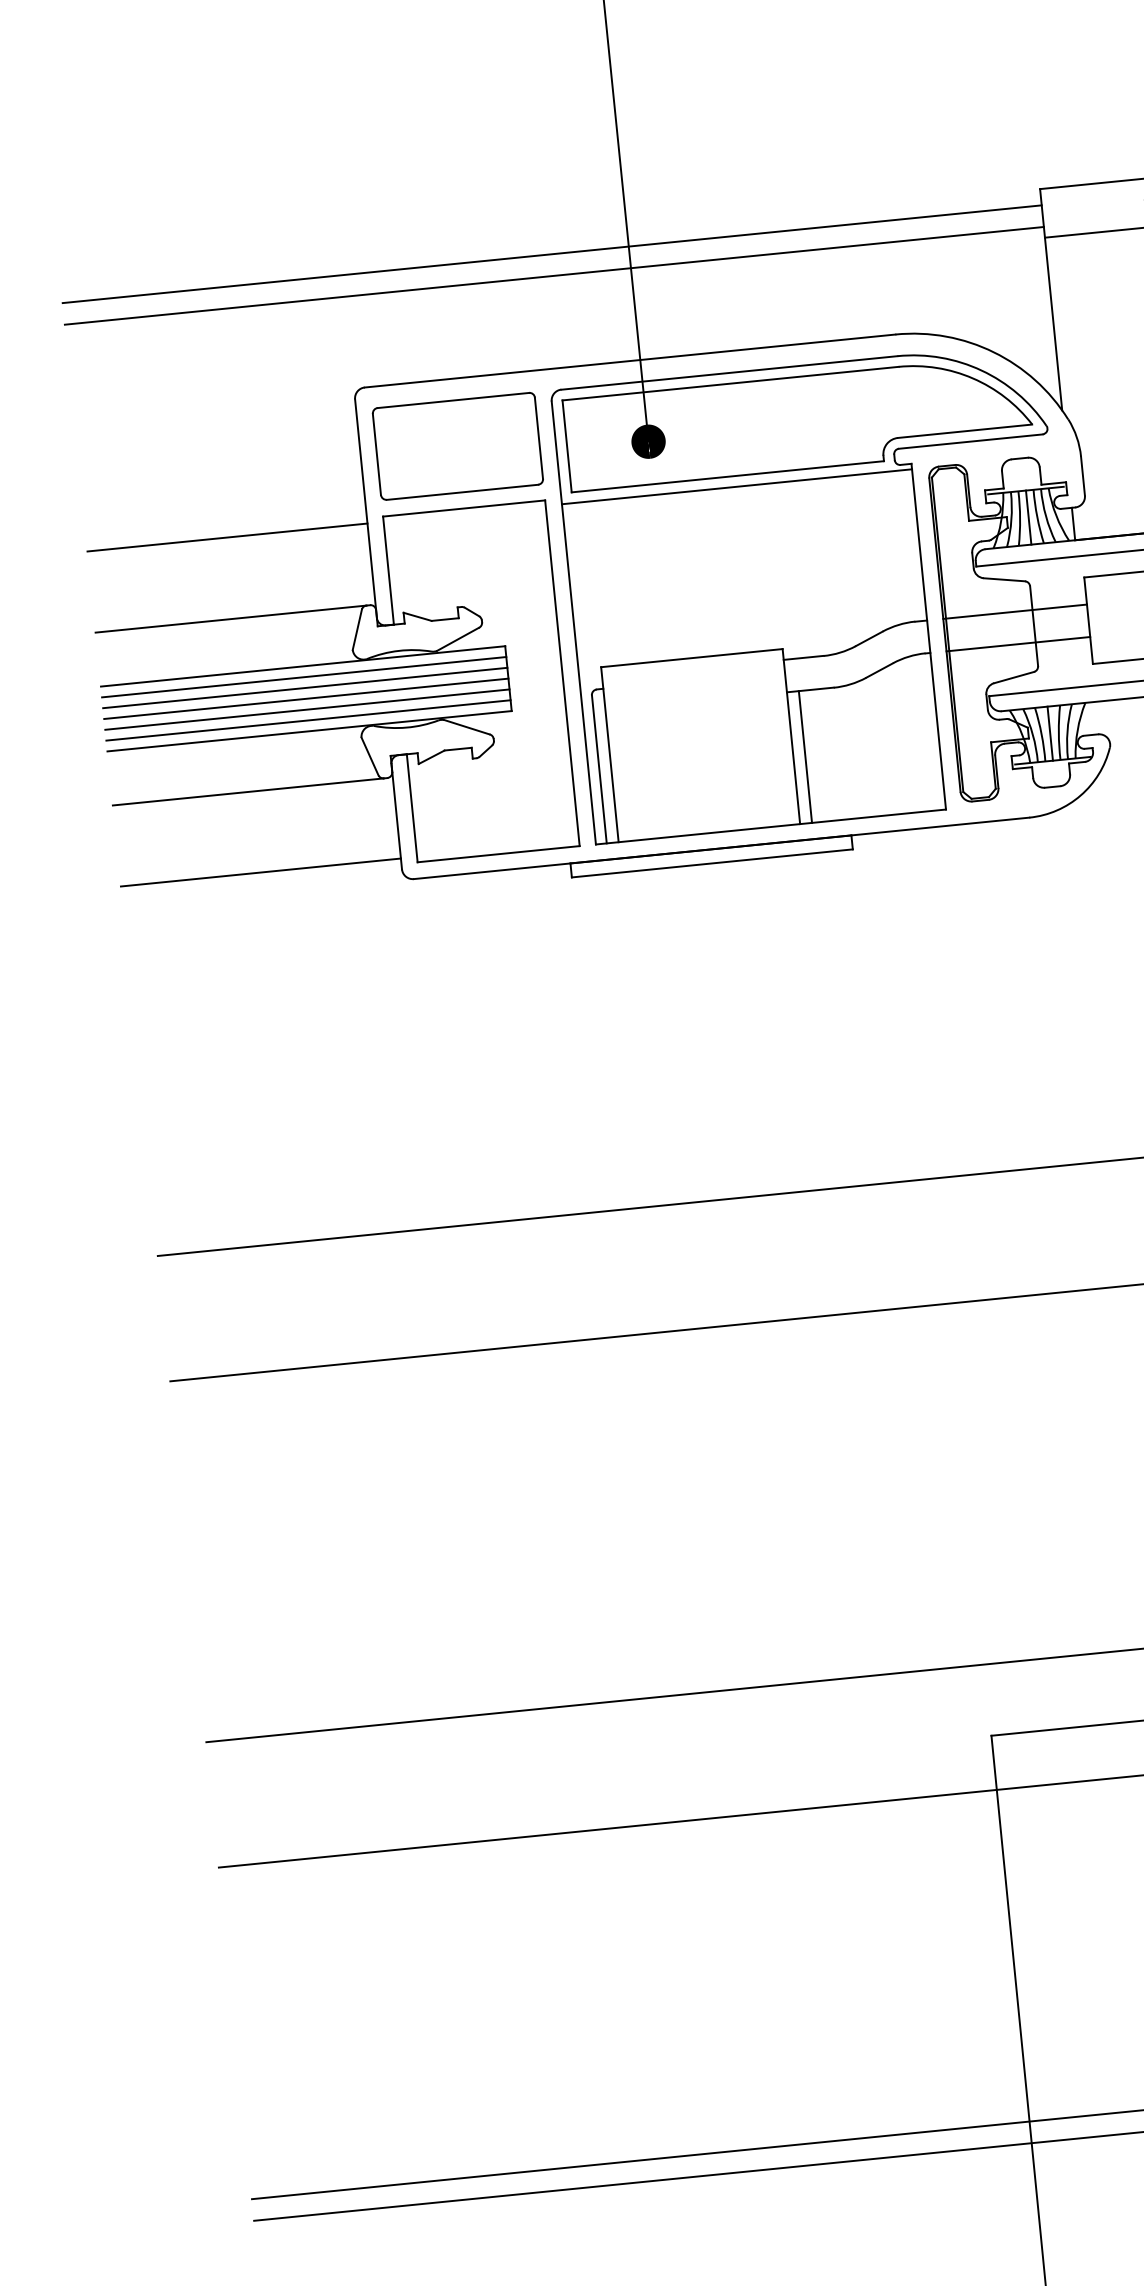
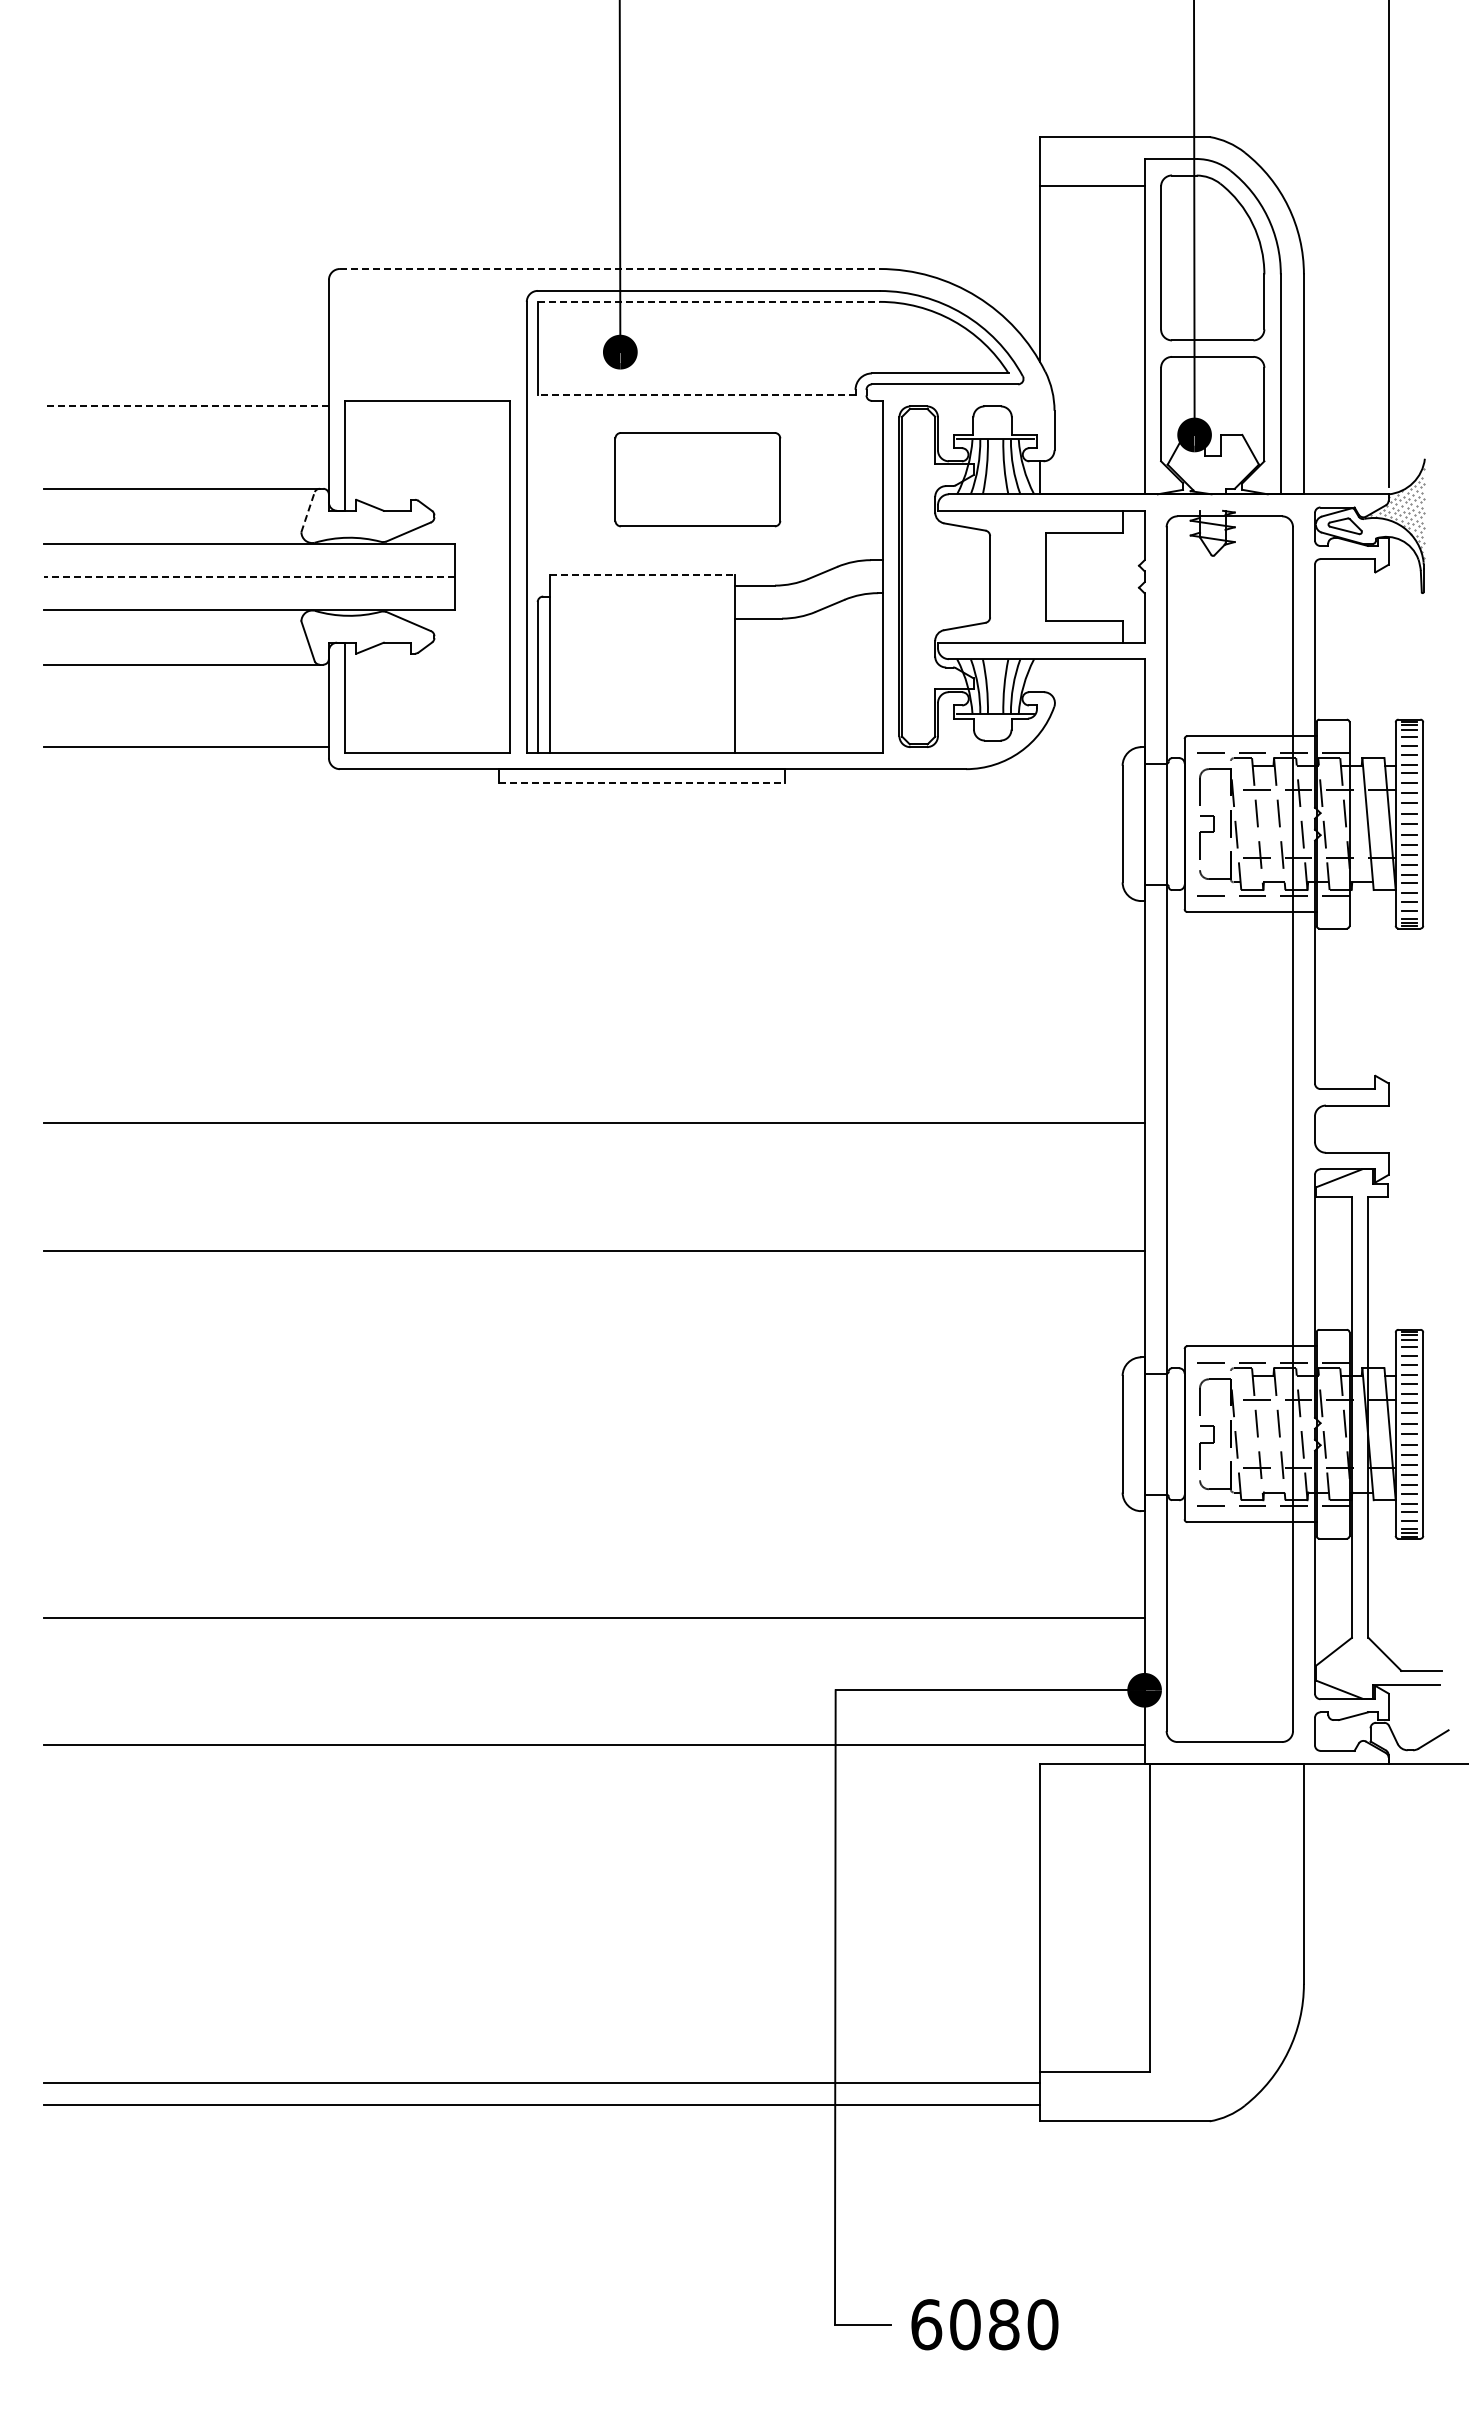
line: (552, 254) -> (542, 153), removed
line: (554, 275) -> (542, 175), removed
line: (629, 361) -> (609, 269), solid -> dashed
line: (730, 383) -> (708, 301), solid -> dashed
part: (457, 446) -> (697, 479), moved
line: (727, 476) -> (696, 395), solid -> dashed
line: (736, 486) -> (704, 406), removed
line: (1028, 517) -> (995, 466), removed
line: (227, 537) -> (186, 406), solid -> dashed
line: (1015, 611) -> (972, 560), removed
line: (357, 628) -> (308, 511), solid -> dashed
line: (1018, 644) -> (972, 593), removed
line: (692, 658) -> (642, 574), solid -> dashed
line: (303, 676) -> (249, 554), removed
line: (305, 687) -> (249, 565), removed
line: (306, 698) -> (249, 576), solid -> dashed
line: (307, 709) -> (249, 587), removed
line: (308, 720) -> (249, 598), removed
line: (1050, 733) -> (995, 686), removed
line: (805, 756) -> (746, 685), removed
line: (712, 863) -> (642, 783), solid -> dashed

